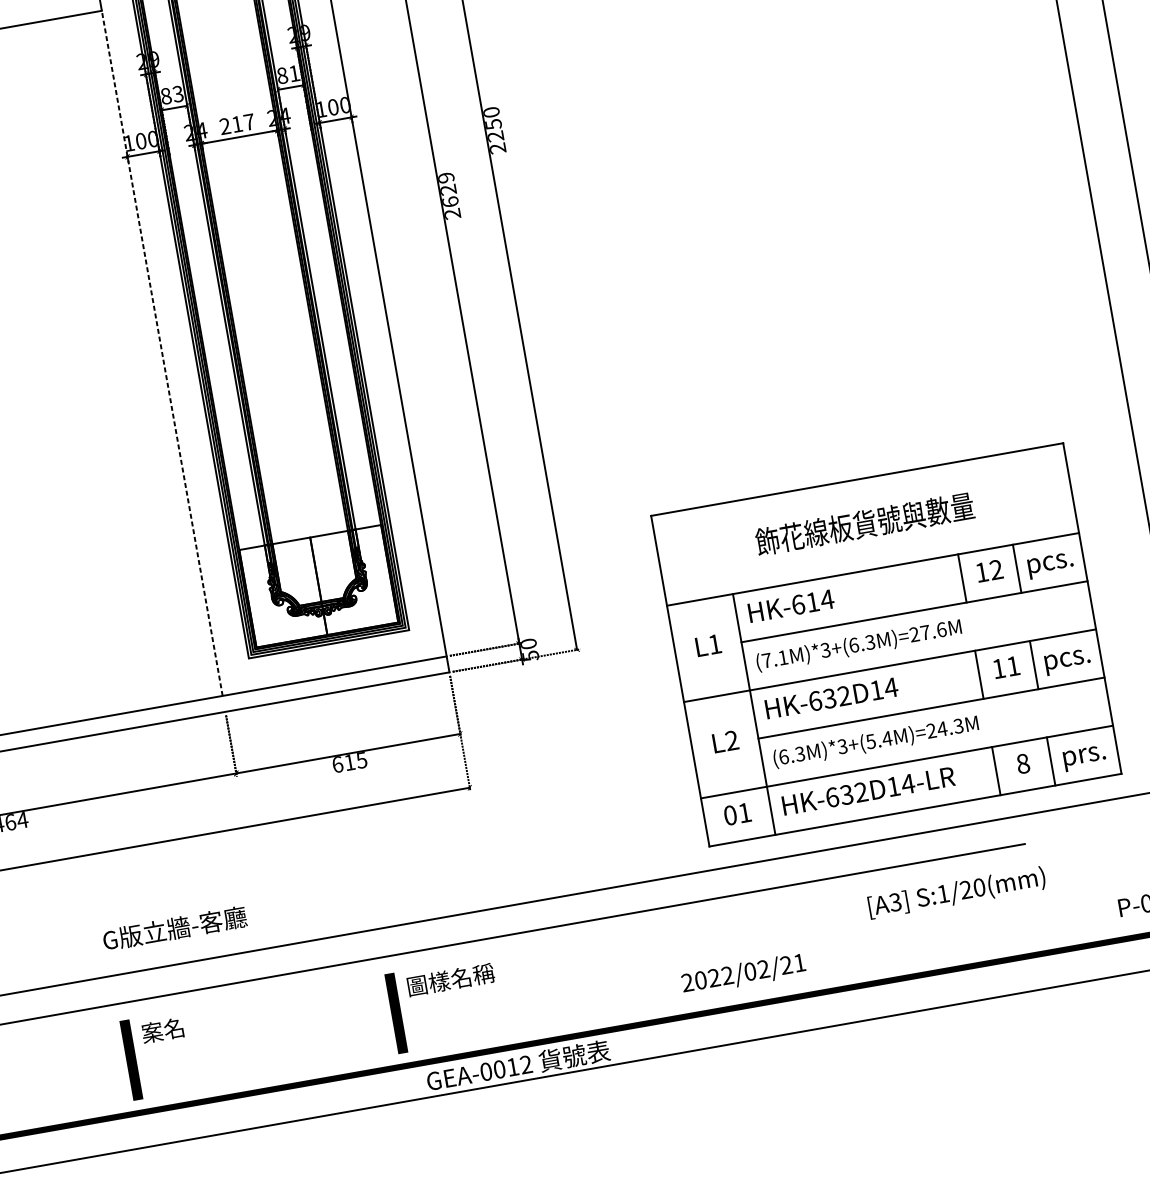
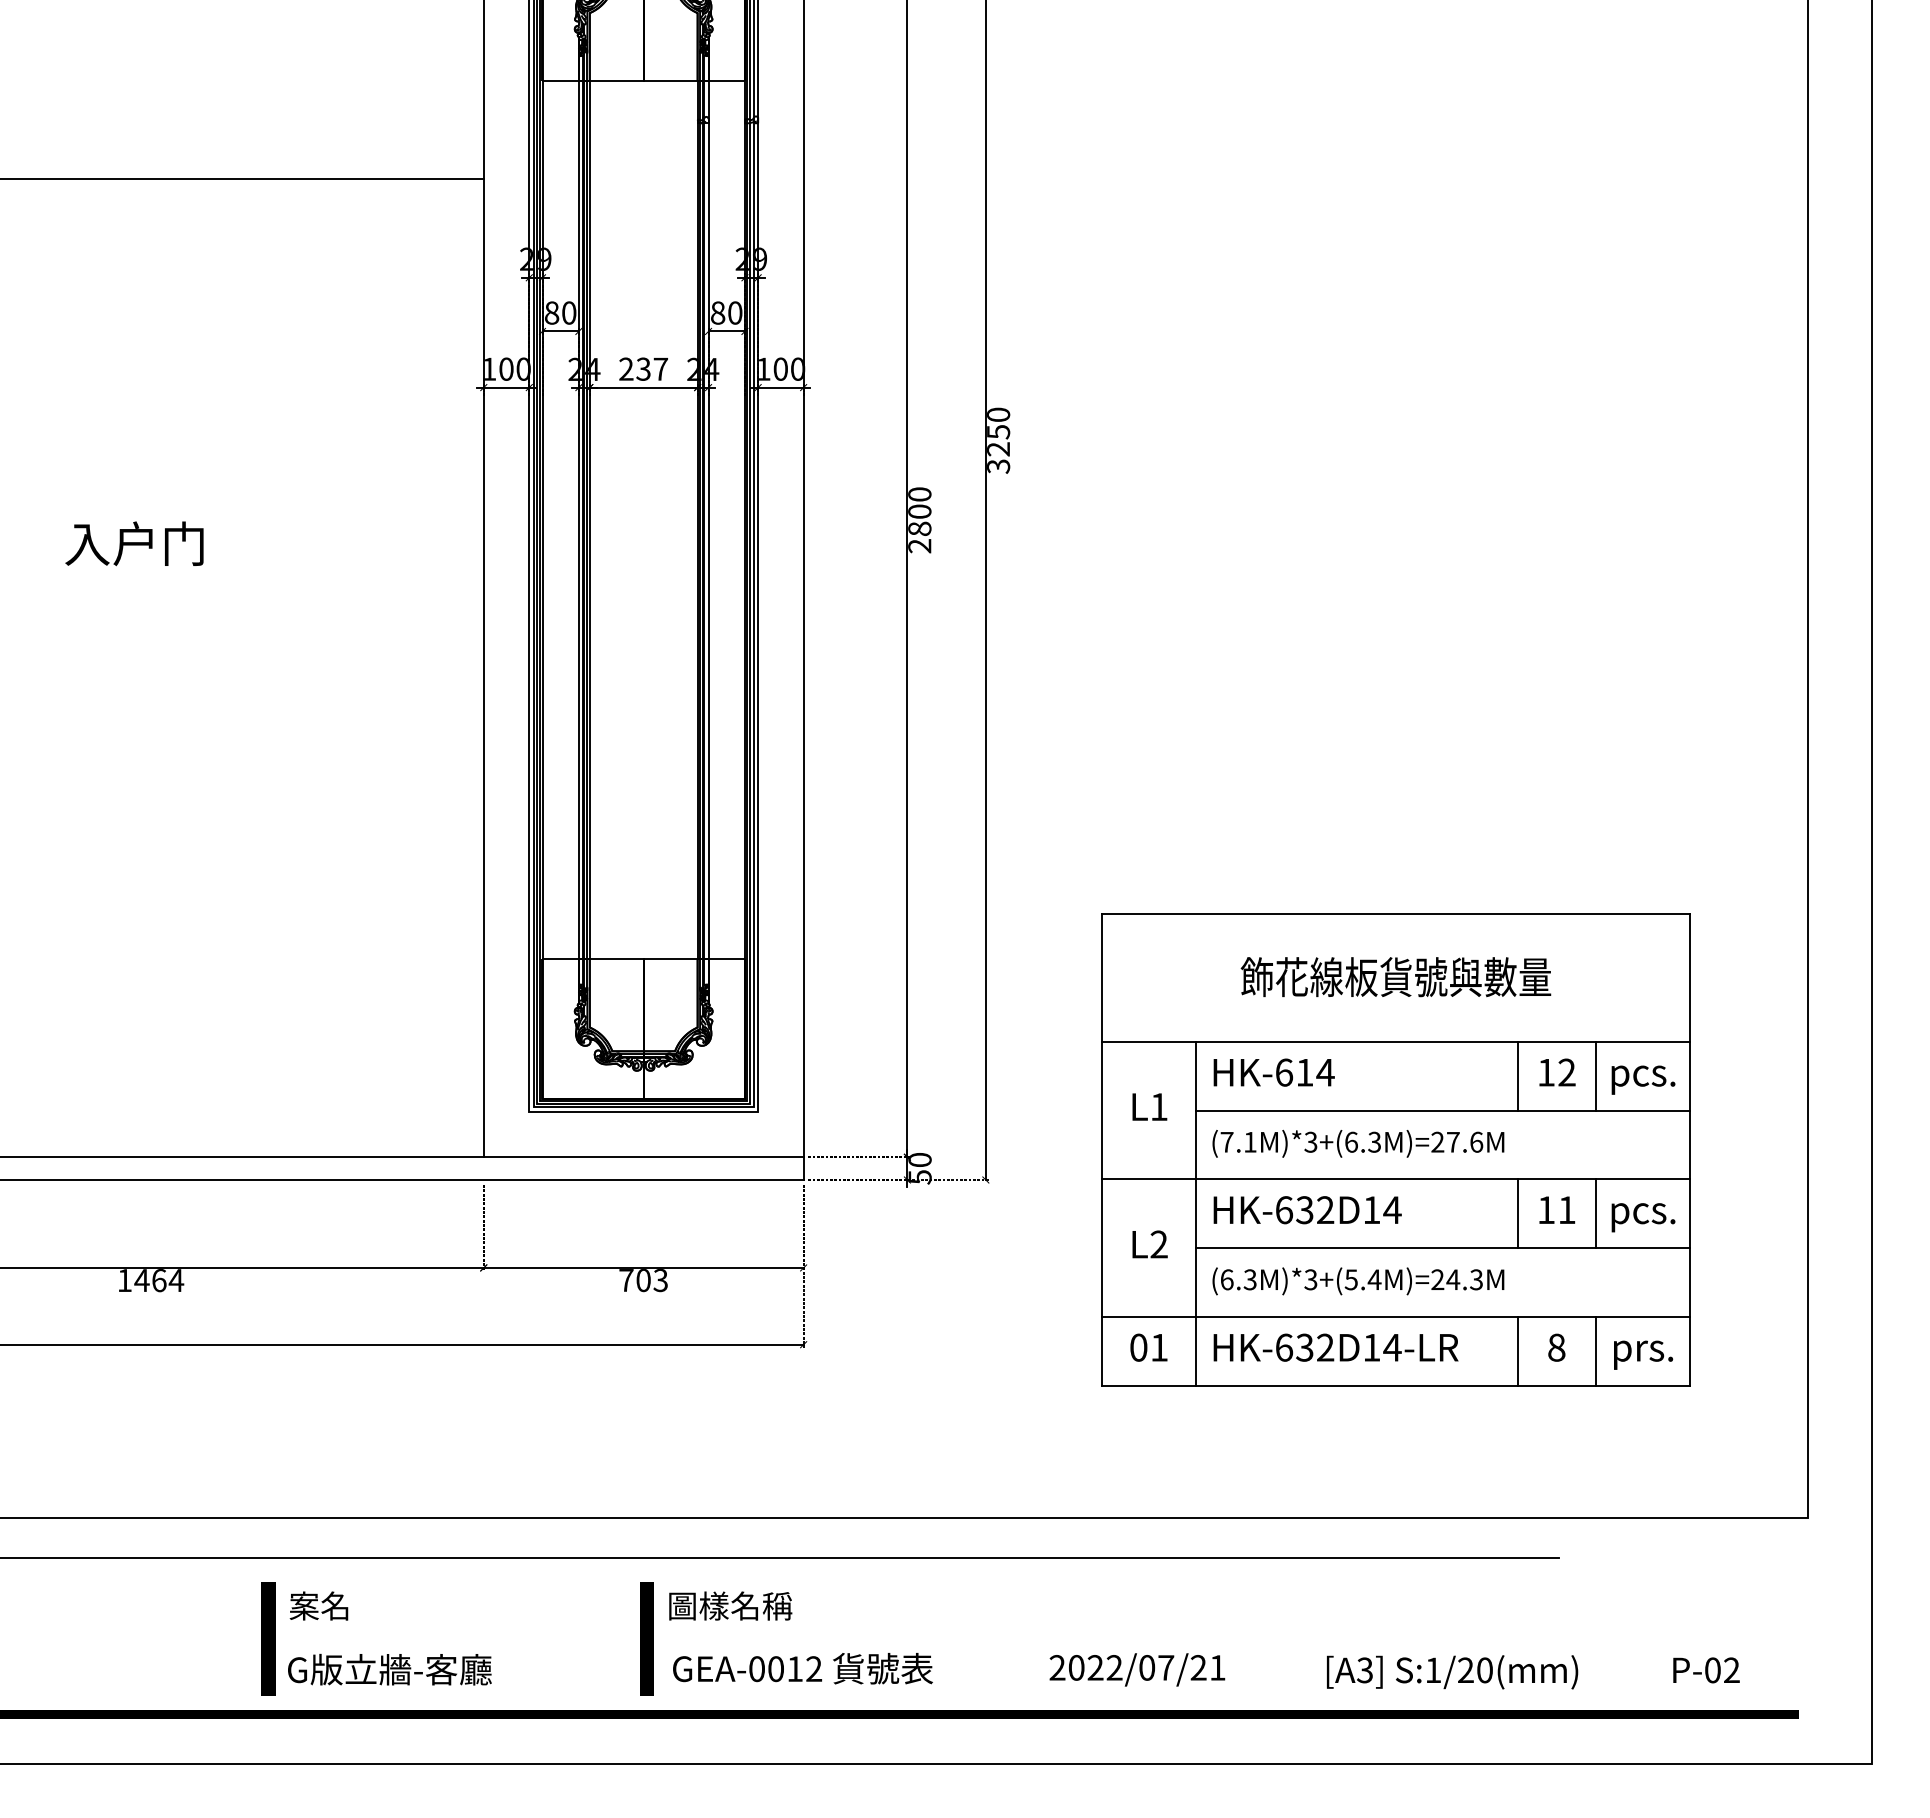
text: (294, 73) -> (735, 312), 81 -> 80
text: (177, 93) -> (568, 312), 83 -> 80
text: (237, 123) -> (643, 368), 217 -> 237
text: (497, 148) -> (998, 466), 2250 -> 3250
text: (448, 189) -> (919, 511), 2629 -> 2800
line: (161, 352) -> (483, 667), dashed -> solid
part: (885, 644) -> (1395, 1149), moved
text: (349, 762) -> (643, 1280), 615 -> 703
text: (956, 893) -> (1452, 1672), moved
text: (174, 928) -> (389, 1669), moved
text: (763, 969) -> (1166, 1667), 2022/02/21 -> 2022/07/21
text: (518, 1065) -> (802, 1668), moved

